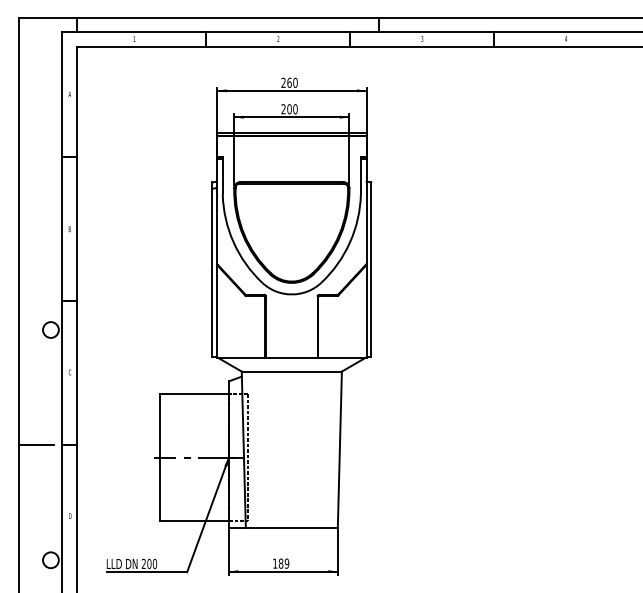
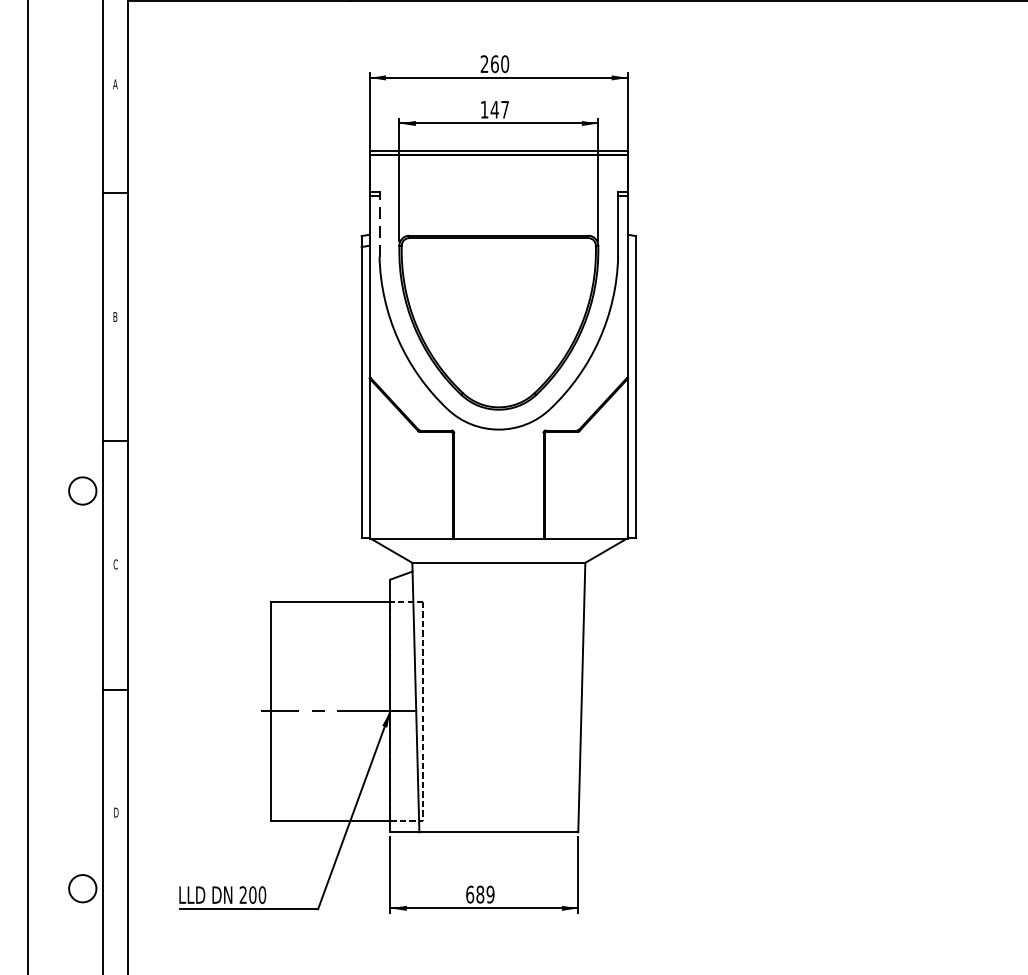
text: (289, 109) -> (494, 110), 200 -> 147
line: (222, 176) -> (379, 225), solid -> dashed
line: (36, 445) -> (57, 690), removed
text: (275, 563) -> (470, 894), 189 -> 689

